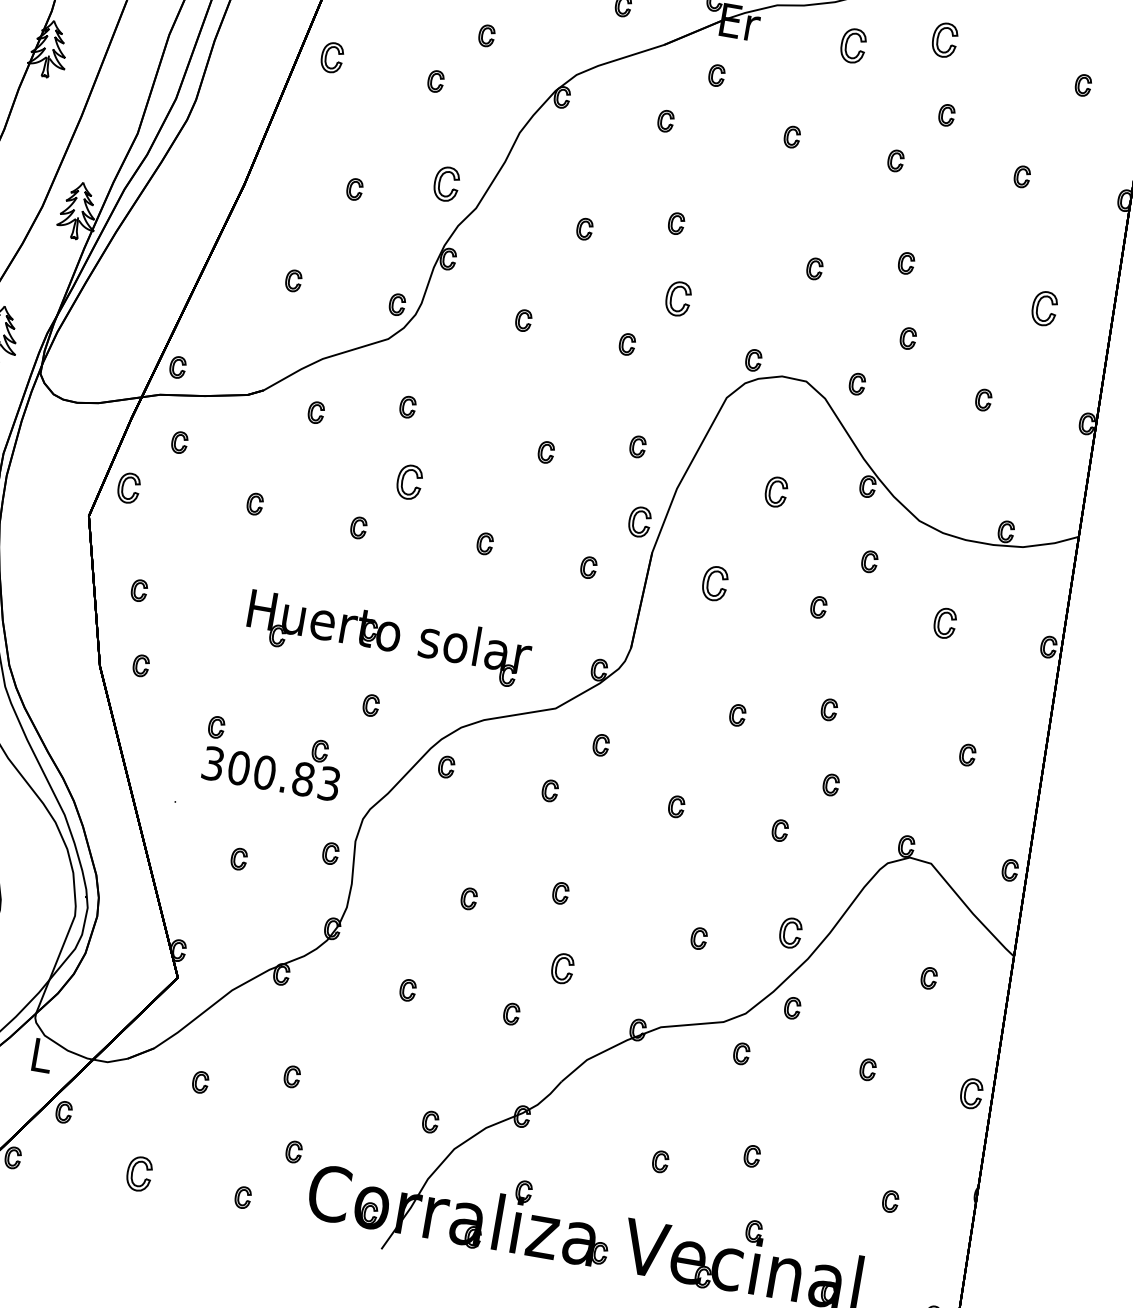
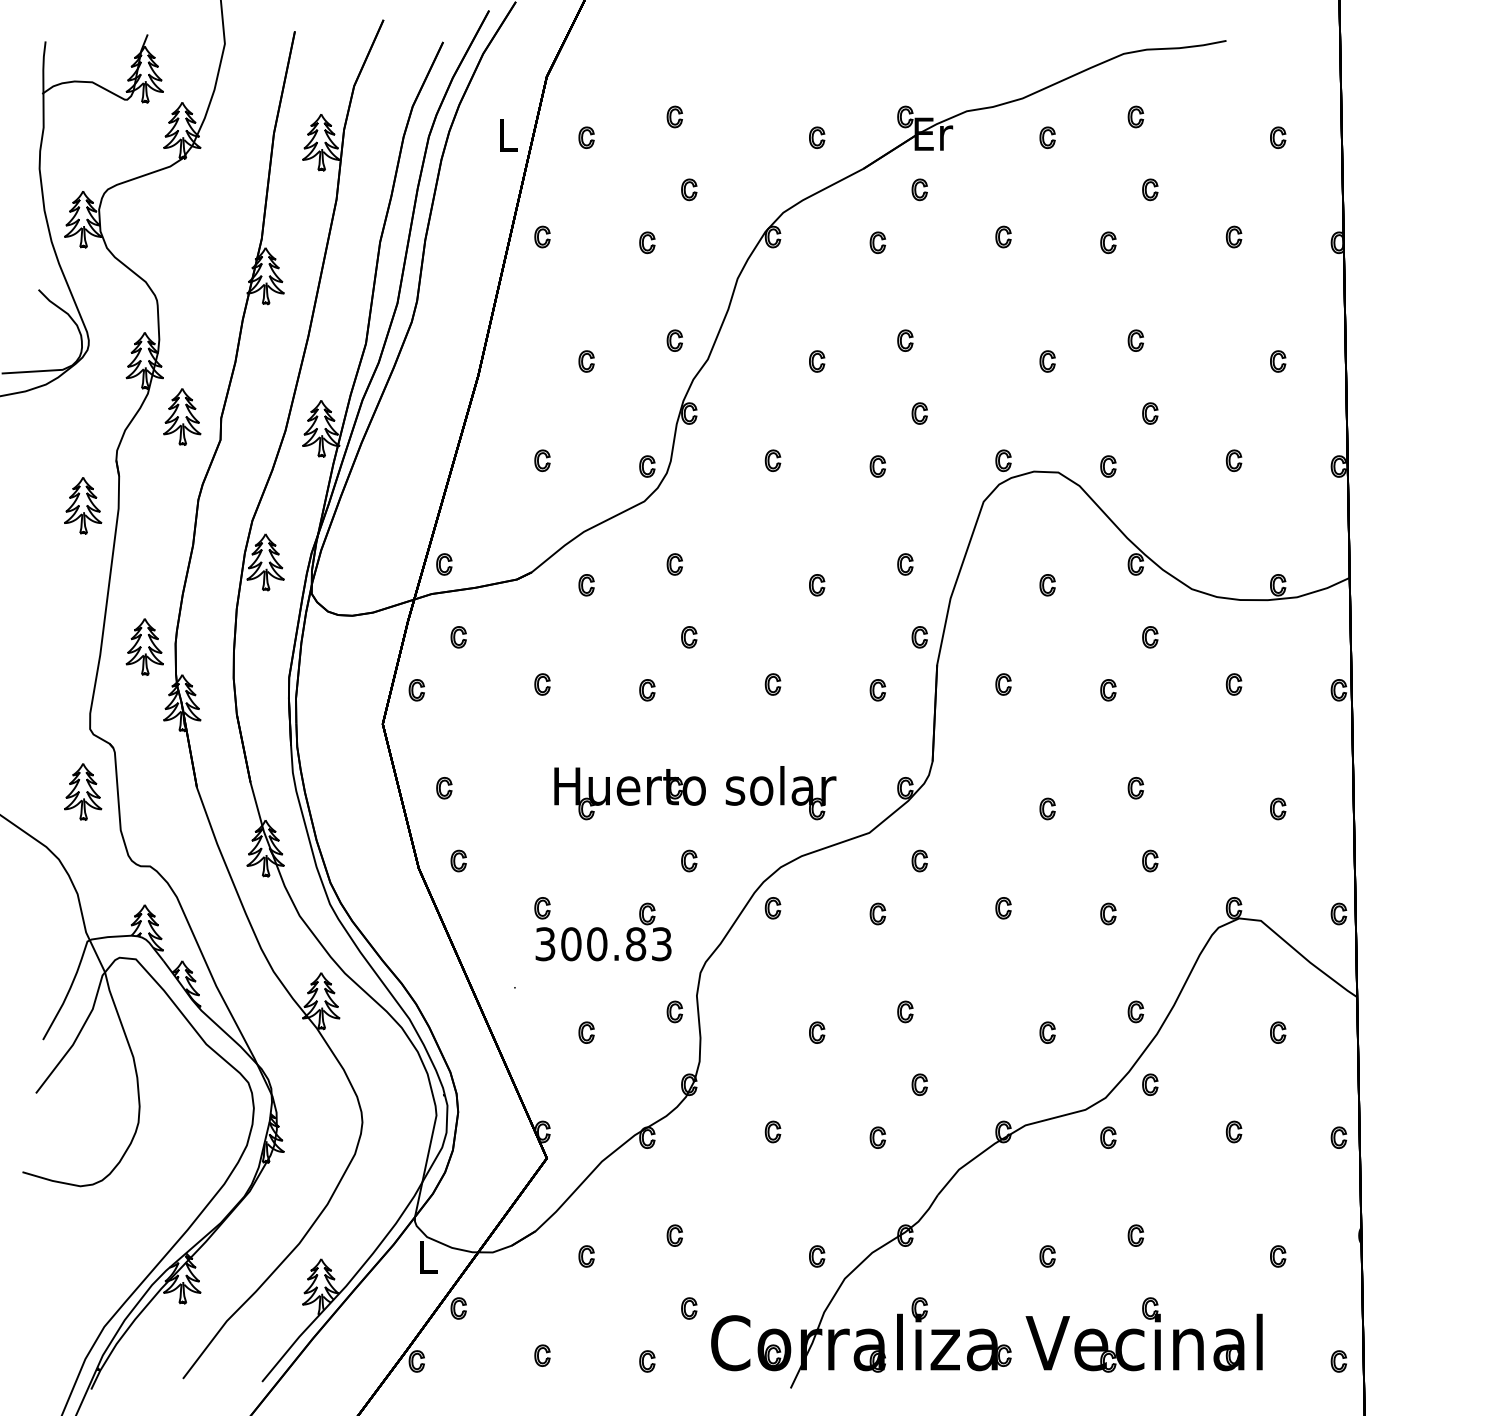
part: (944, 39) -> (1135, 116), size x0.62
part: (853, 45) -> (1047, 137), size x0.62
part: (332, 57) -> (542, 236), size x0.71
part: (446, 183) -> (674, 340), size x0.62
part: (677, 298) -> (919, 413), size x0.62
part: (1045, 308) -> (1278, 361), size x0.62
part: (409, 482) -> (689, 637), size x0.62
part: (128, 488) -> (416, 690), size x0.71
part: (775, 492) -> (1047, 585), size x0.71
part: (639, 522) -> (919, 637), size x0.71
part: (715, 583) -> (1003, 684), size x0.62
part: (944, 623) -> (1233, 684), size x0.71
part: (790, 932) -> (1135, 1011), size x0.71
part: (562, 968) -> (919, 1084), size x0.71
part: (971, 1093) -> (1338, 1137), size x0.71
part: (139, 1173) -> (542, 1355), size x0.62

